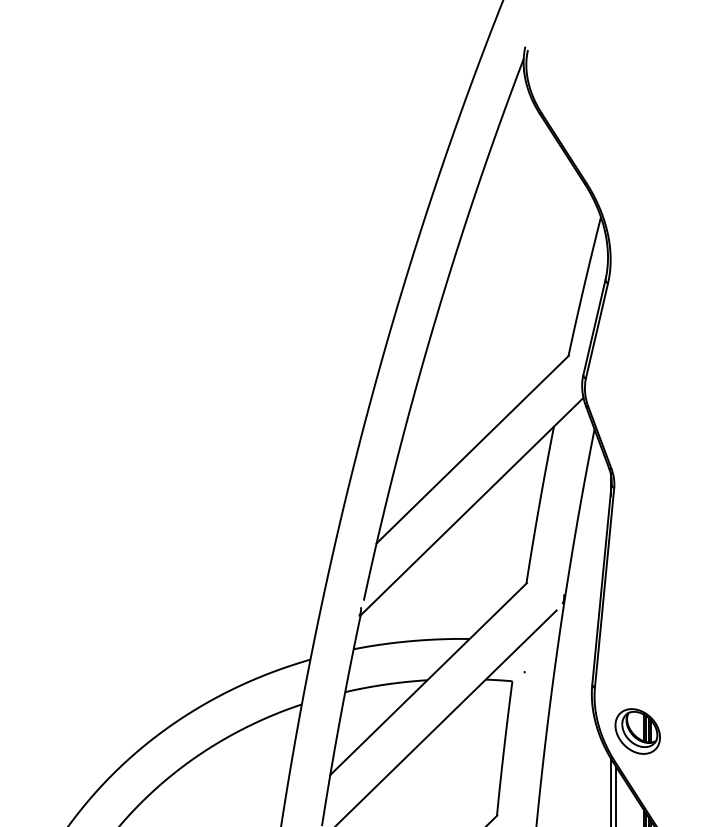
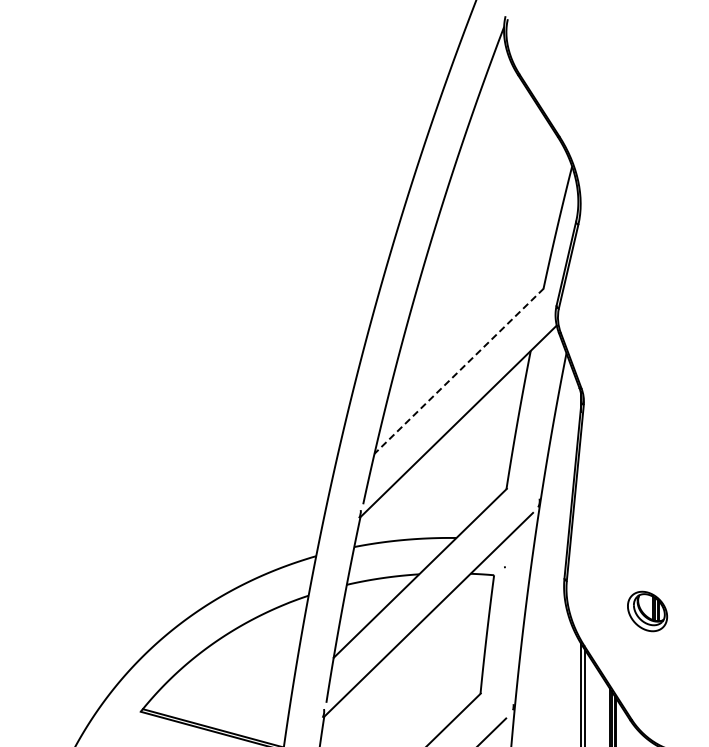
line: (471, 449) -> (458, 371), solid -> dashed
part: (637, 731) -> (647, 611), moved

